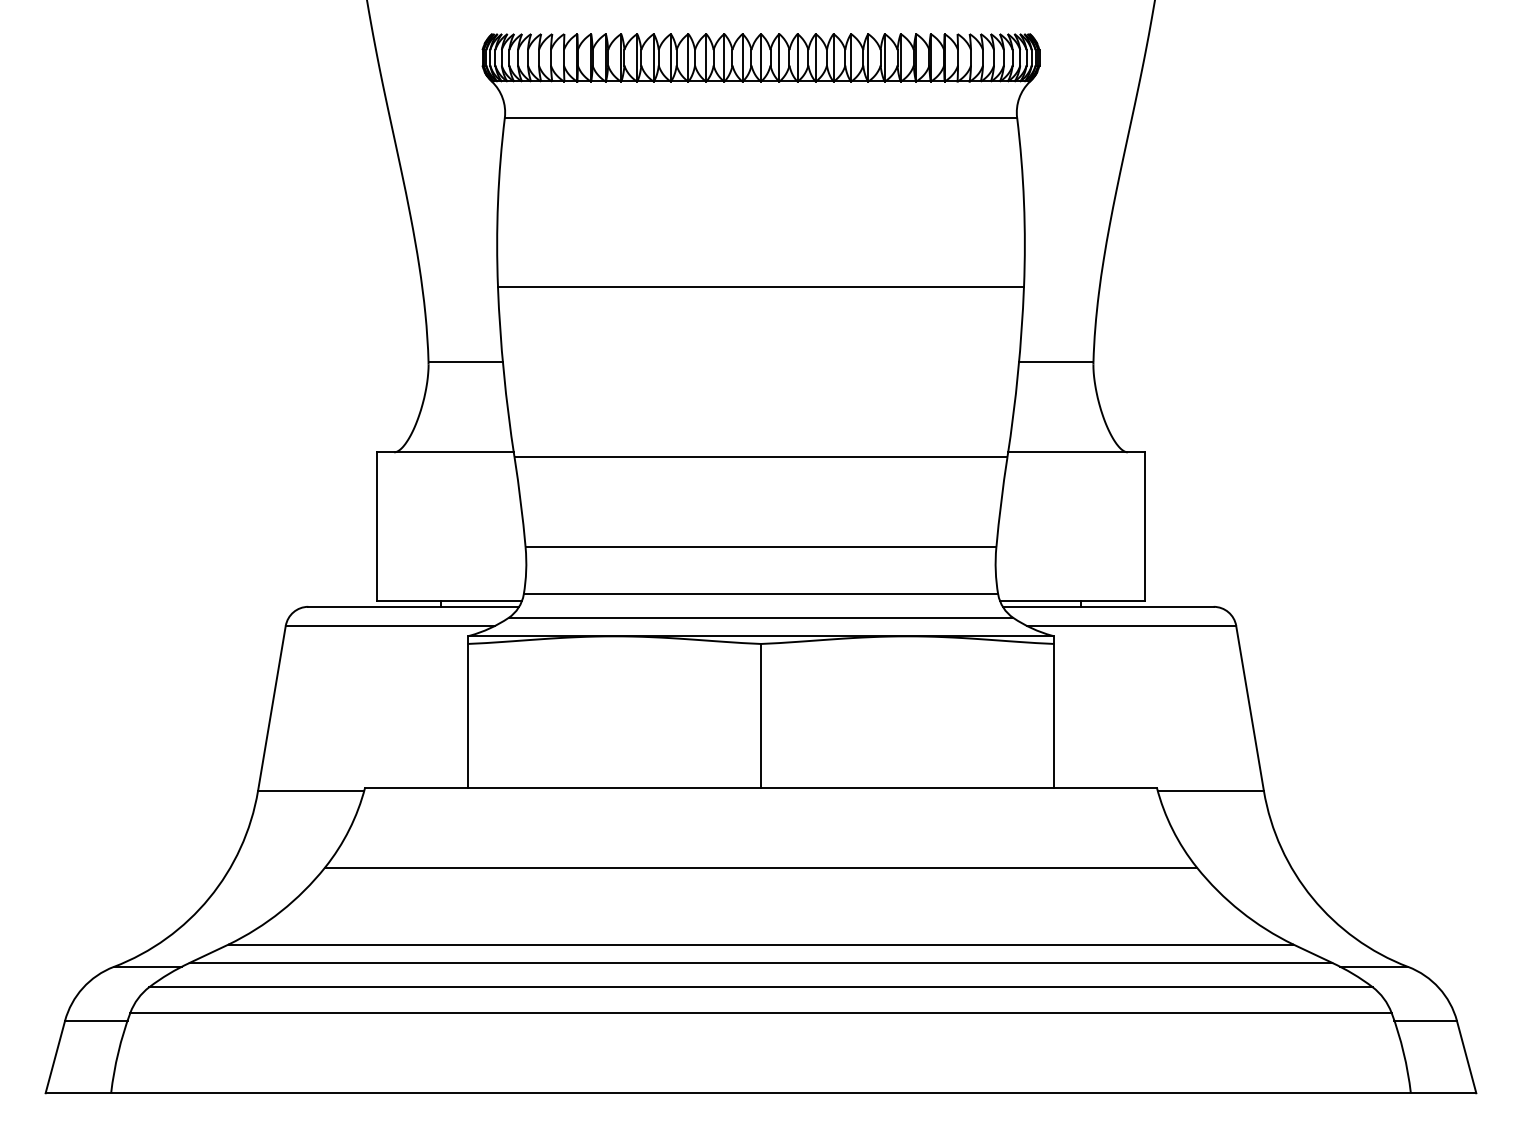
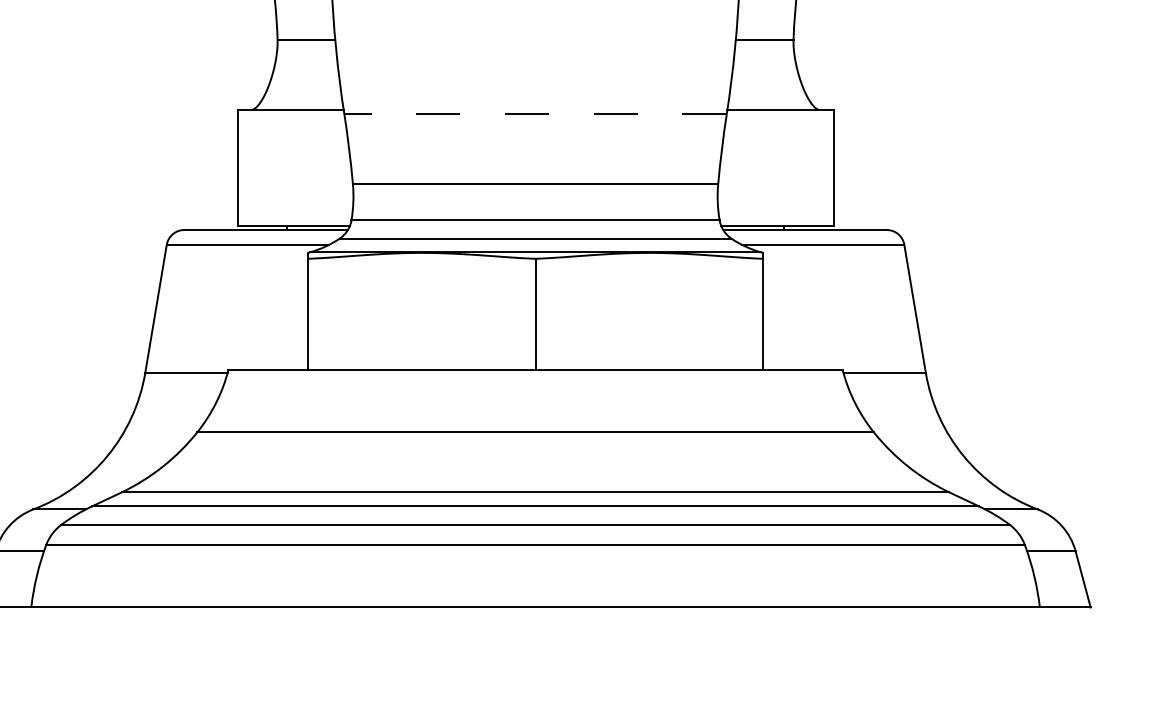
line: (760, 457) -> (535, 114), solid -> dashed

